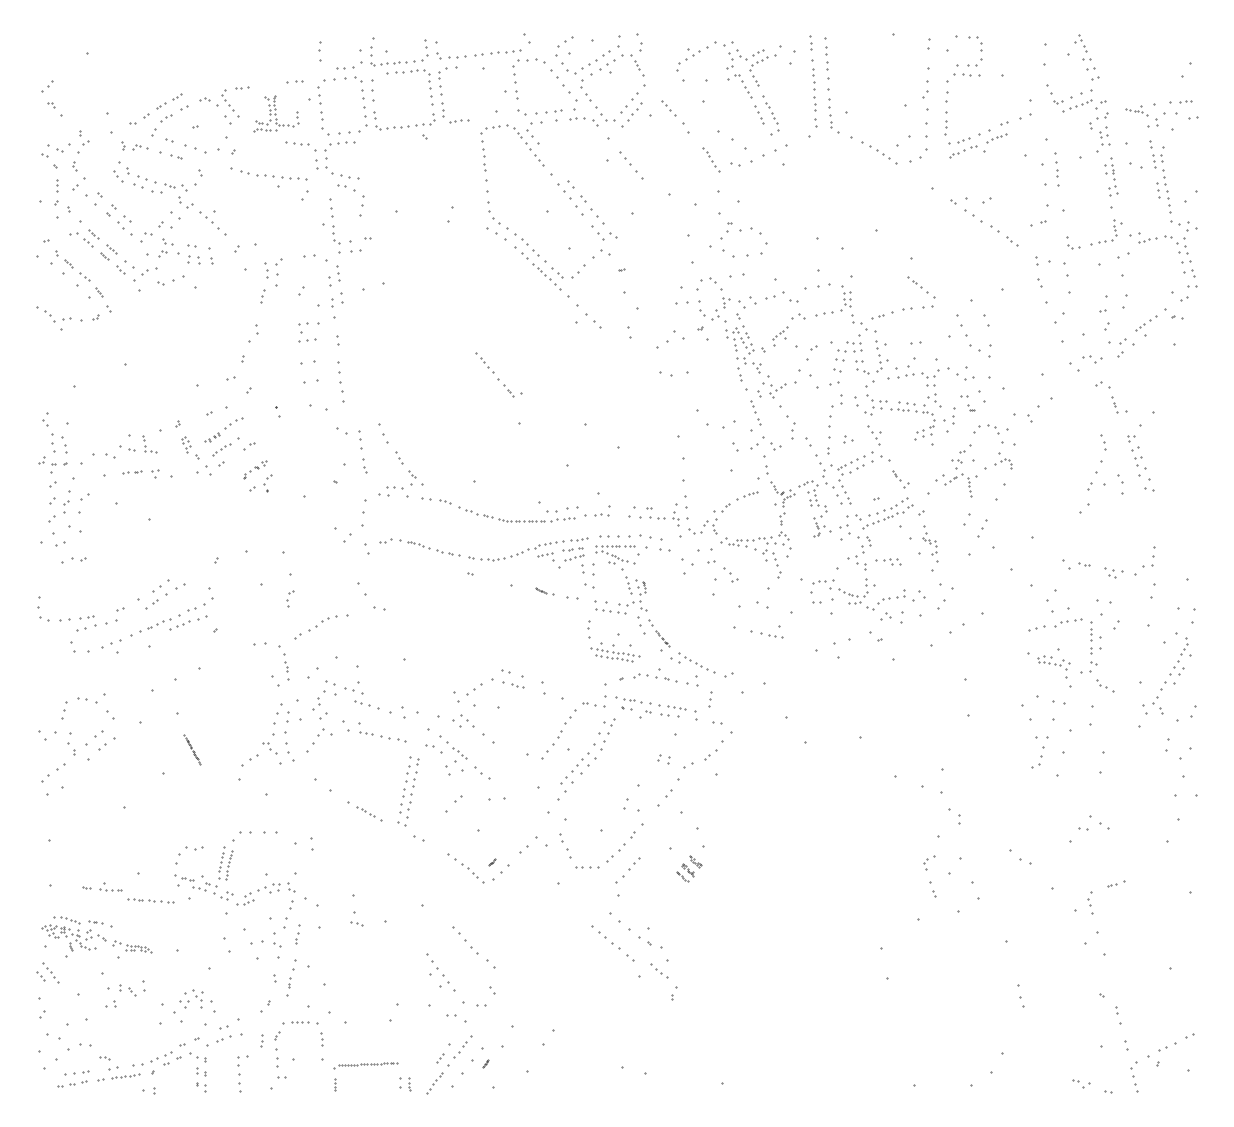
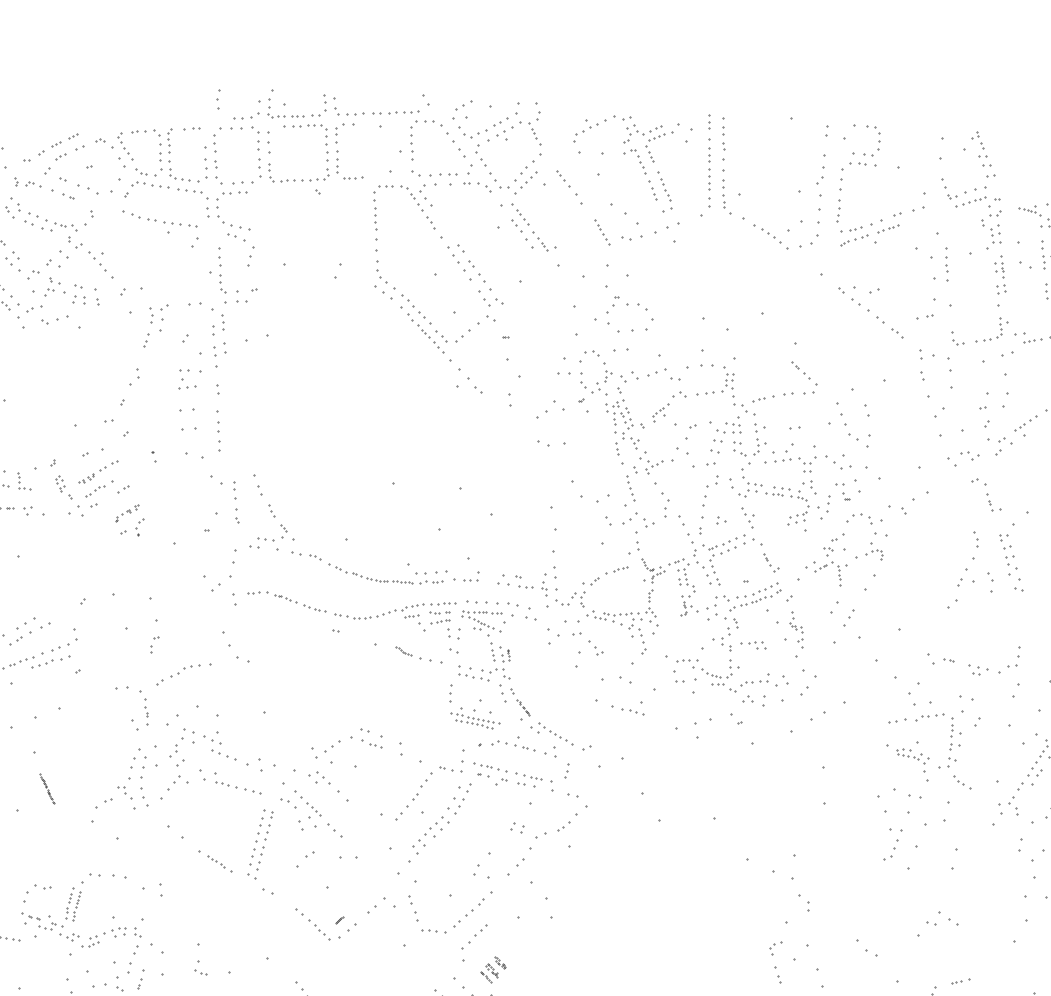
part: (275, 113) -> (170, 159), size x1.67
part: (498, 374) -> (533, 227), moved
part: (544, 590) -> (408, 652), size x1.43
part: (689, 868) -> (493, 969), moved

